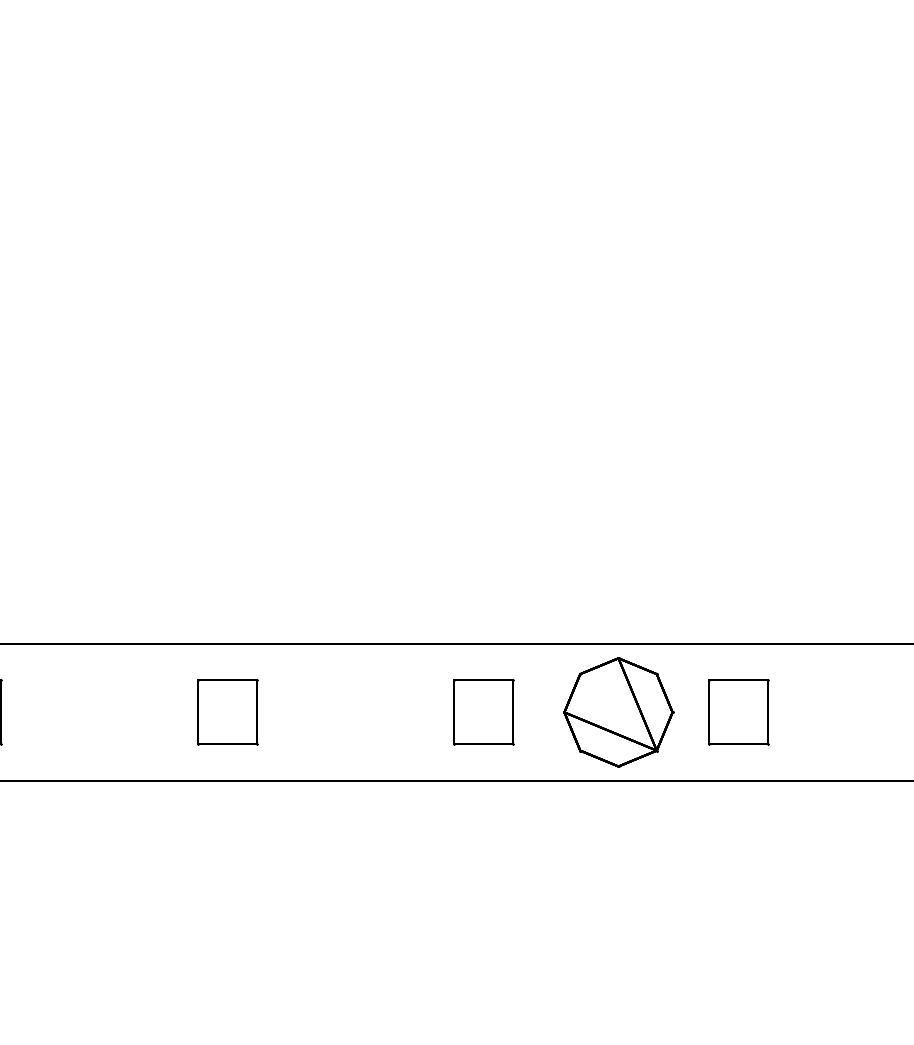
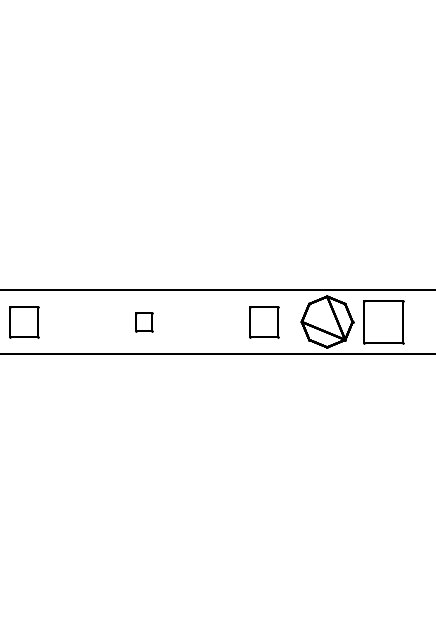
part: (229, 713) -> (144, 322), size x0.6
part: (740, 713) -> (384, 322), size x1.4

